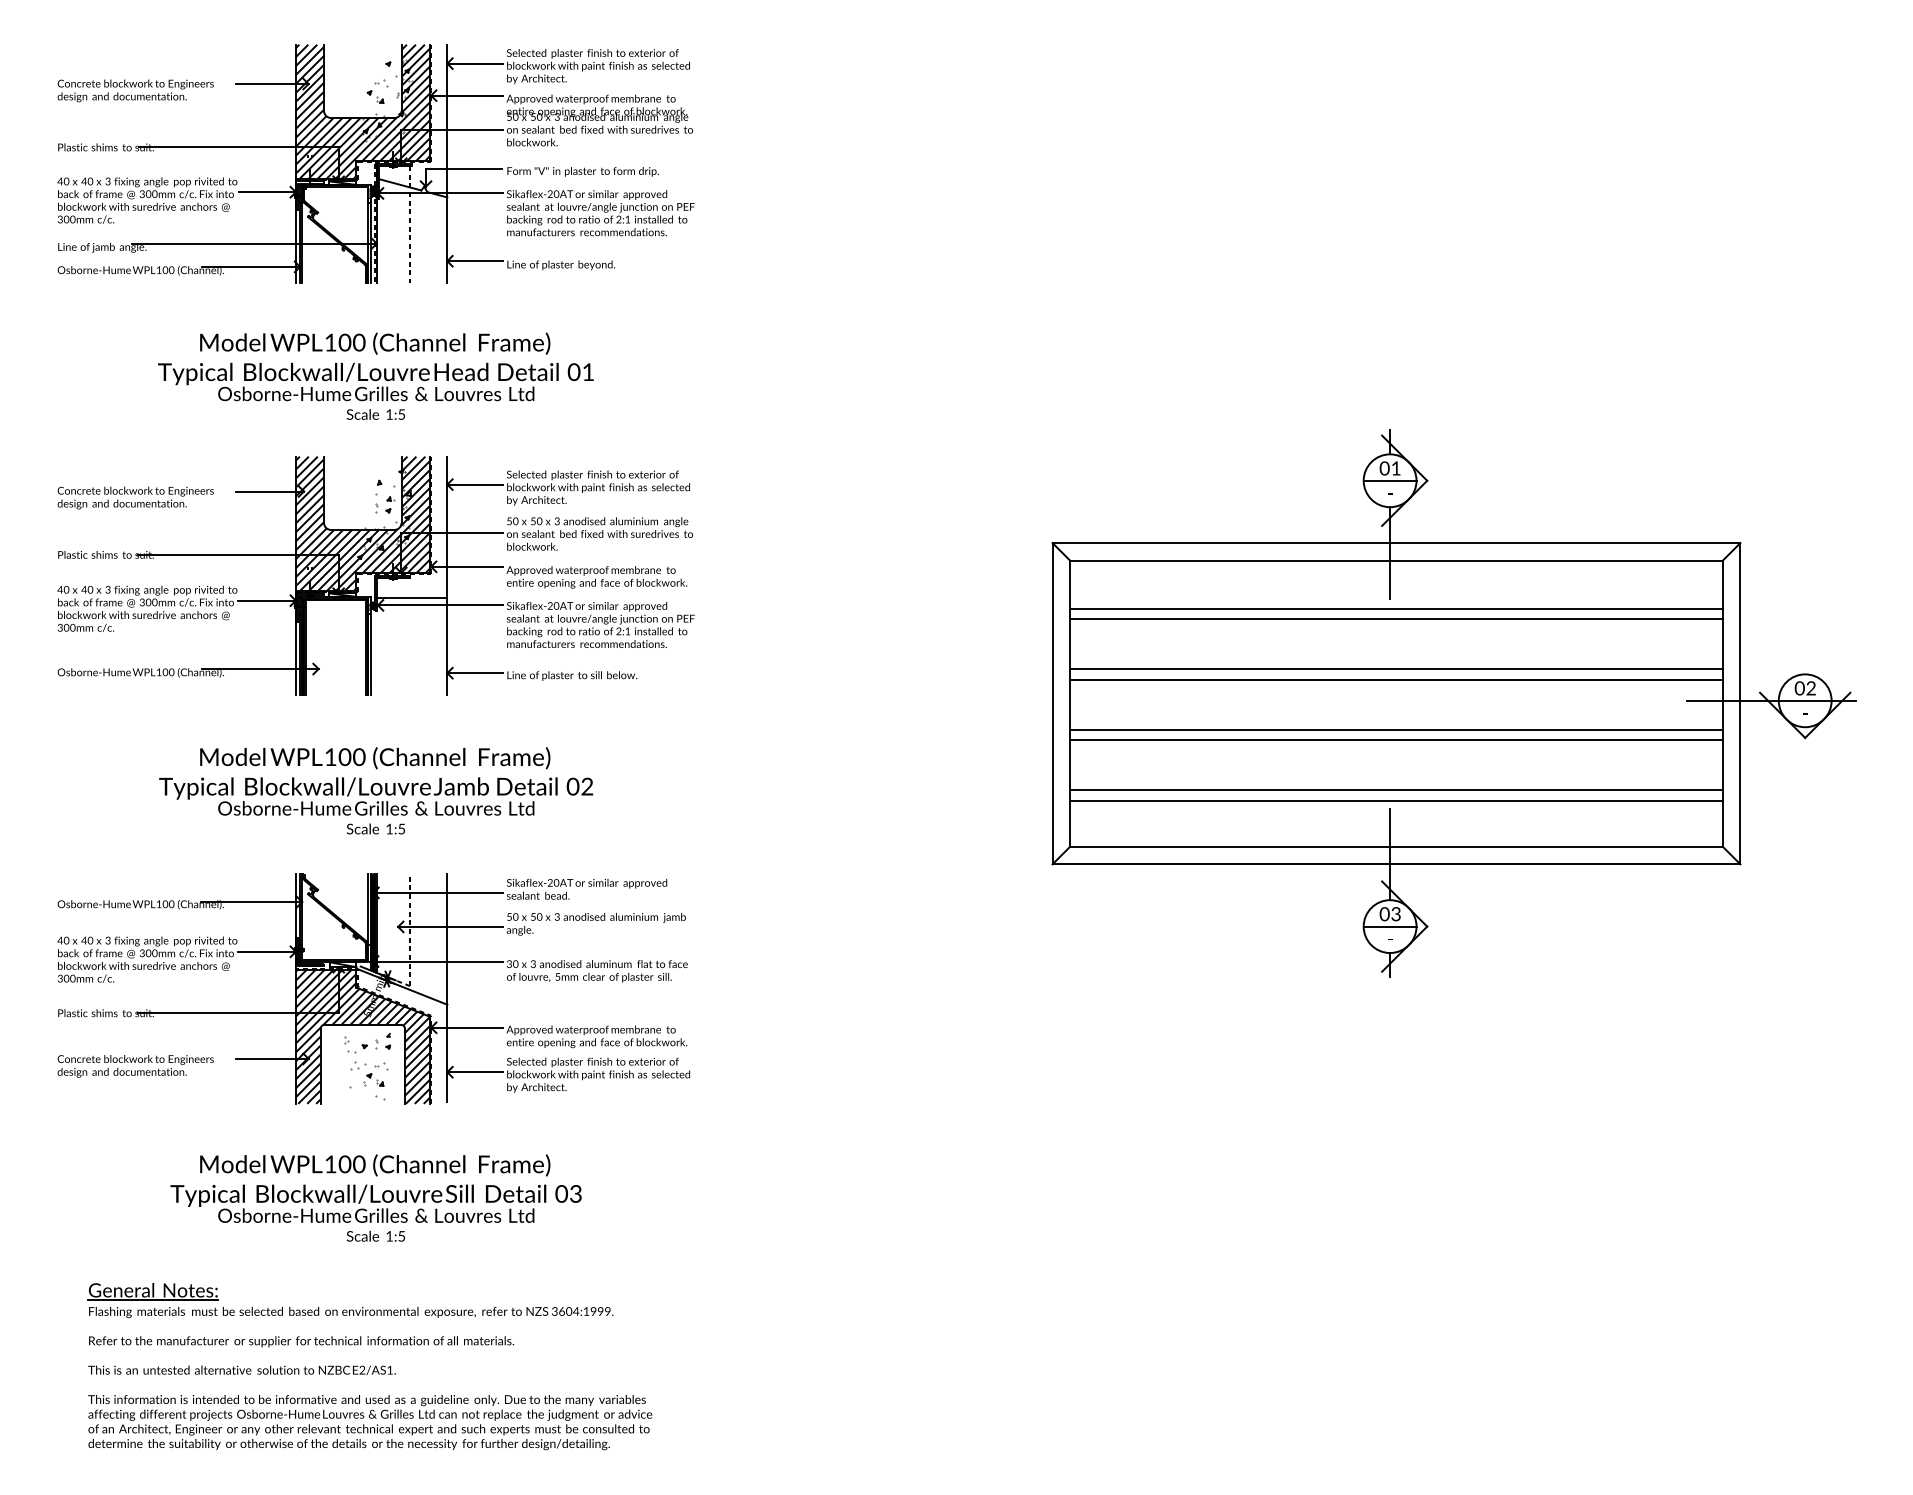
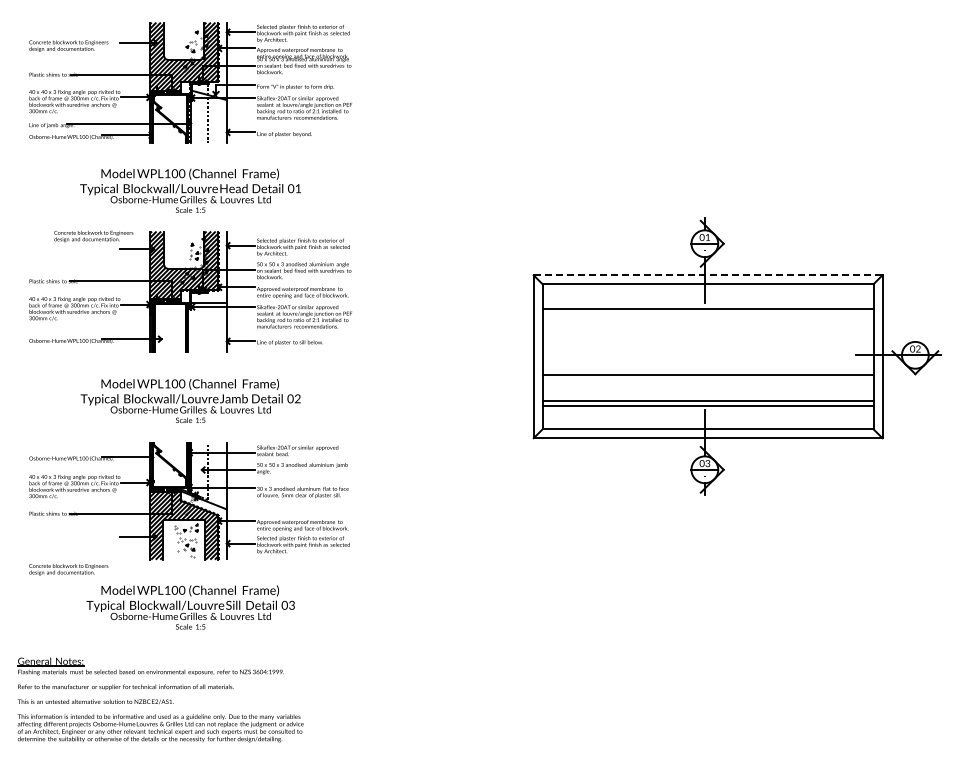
text: (135, 498) -> (93, 236), moved
line: (1397, 543) -> (708, 275), solid -> dashed
line: (1395, 618) -> (707, 313), removed
line: (1395, 669) -> (707, 339), removed
line: (1395, 679) -> (707, 344), removed
line: (1395, 730) -> (707, 370), removed
text: (135, 1065) -> (68, 569), moved
part: (369, 1365) -> (160, 699), moved

